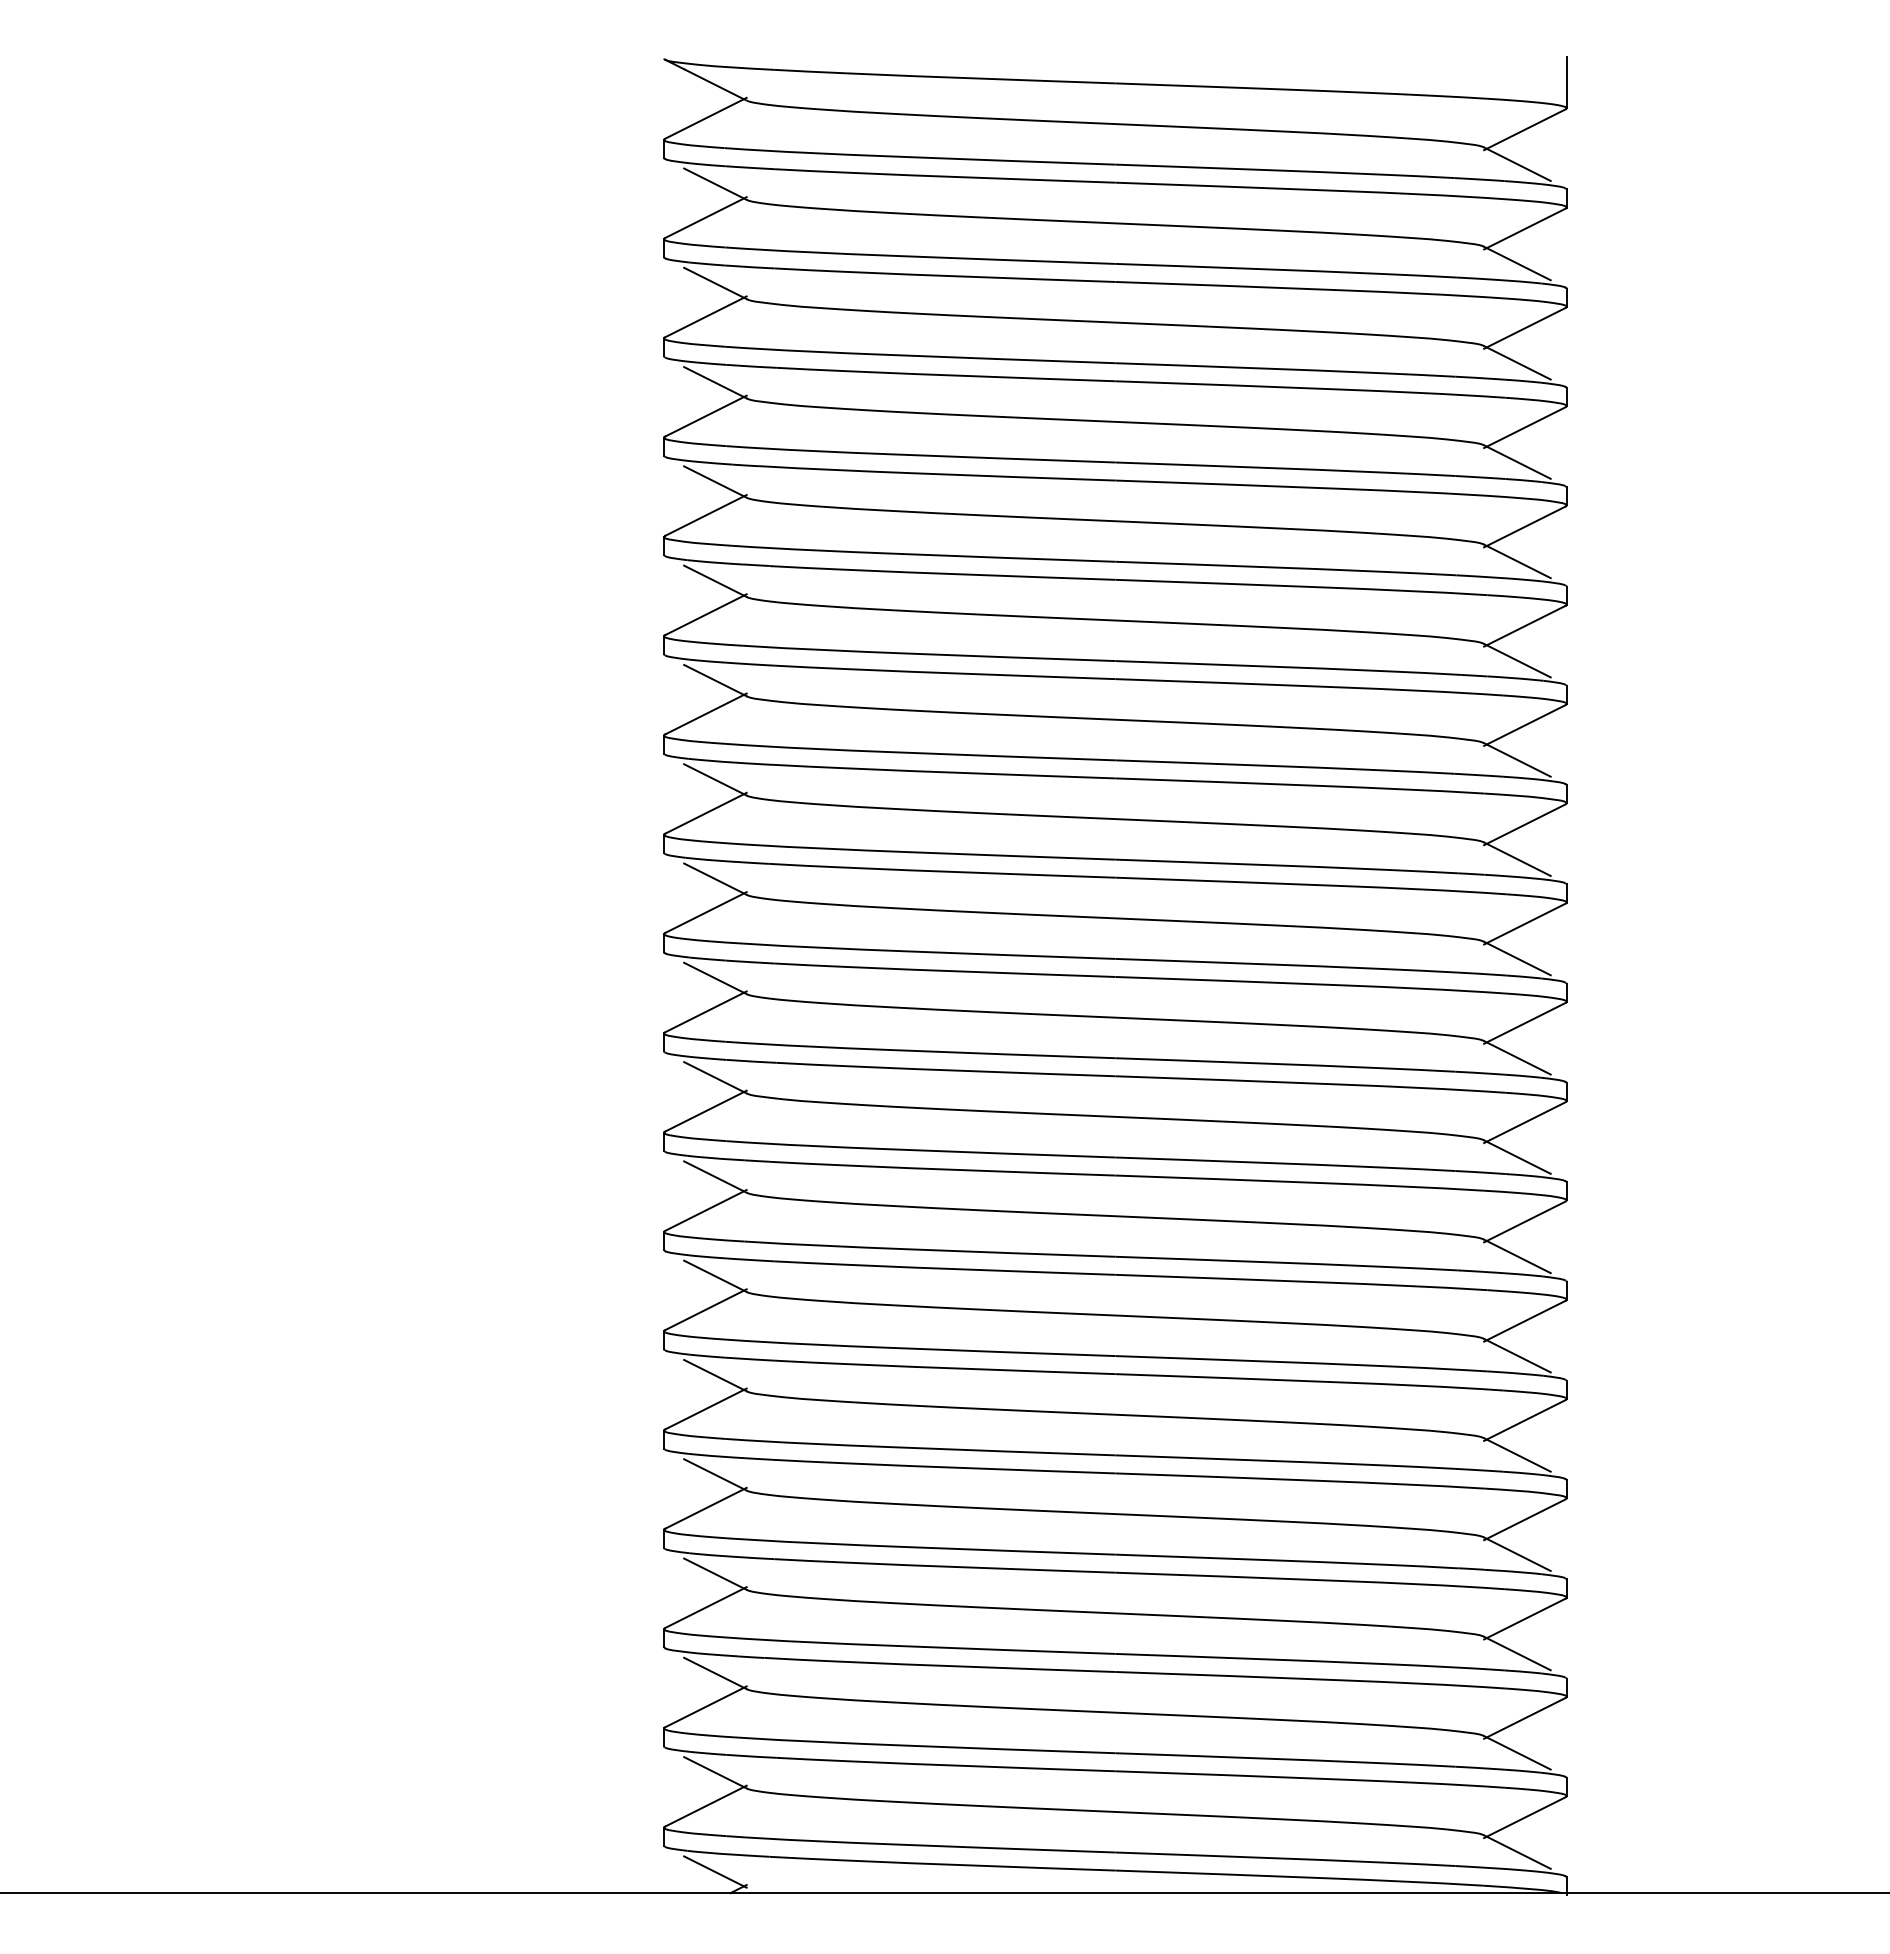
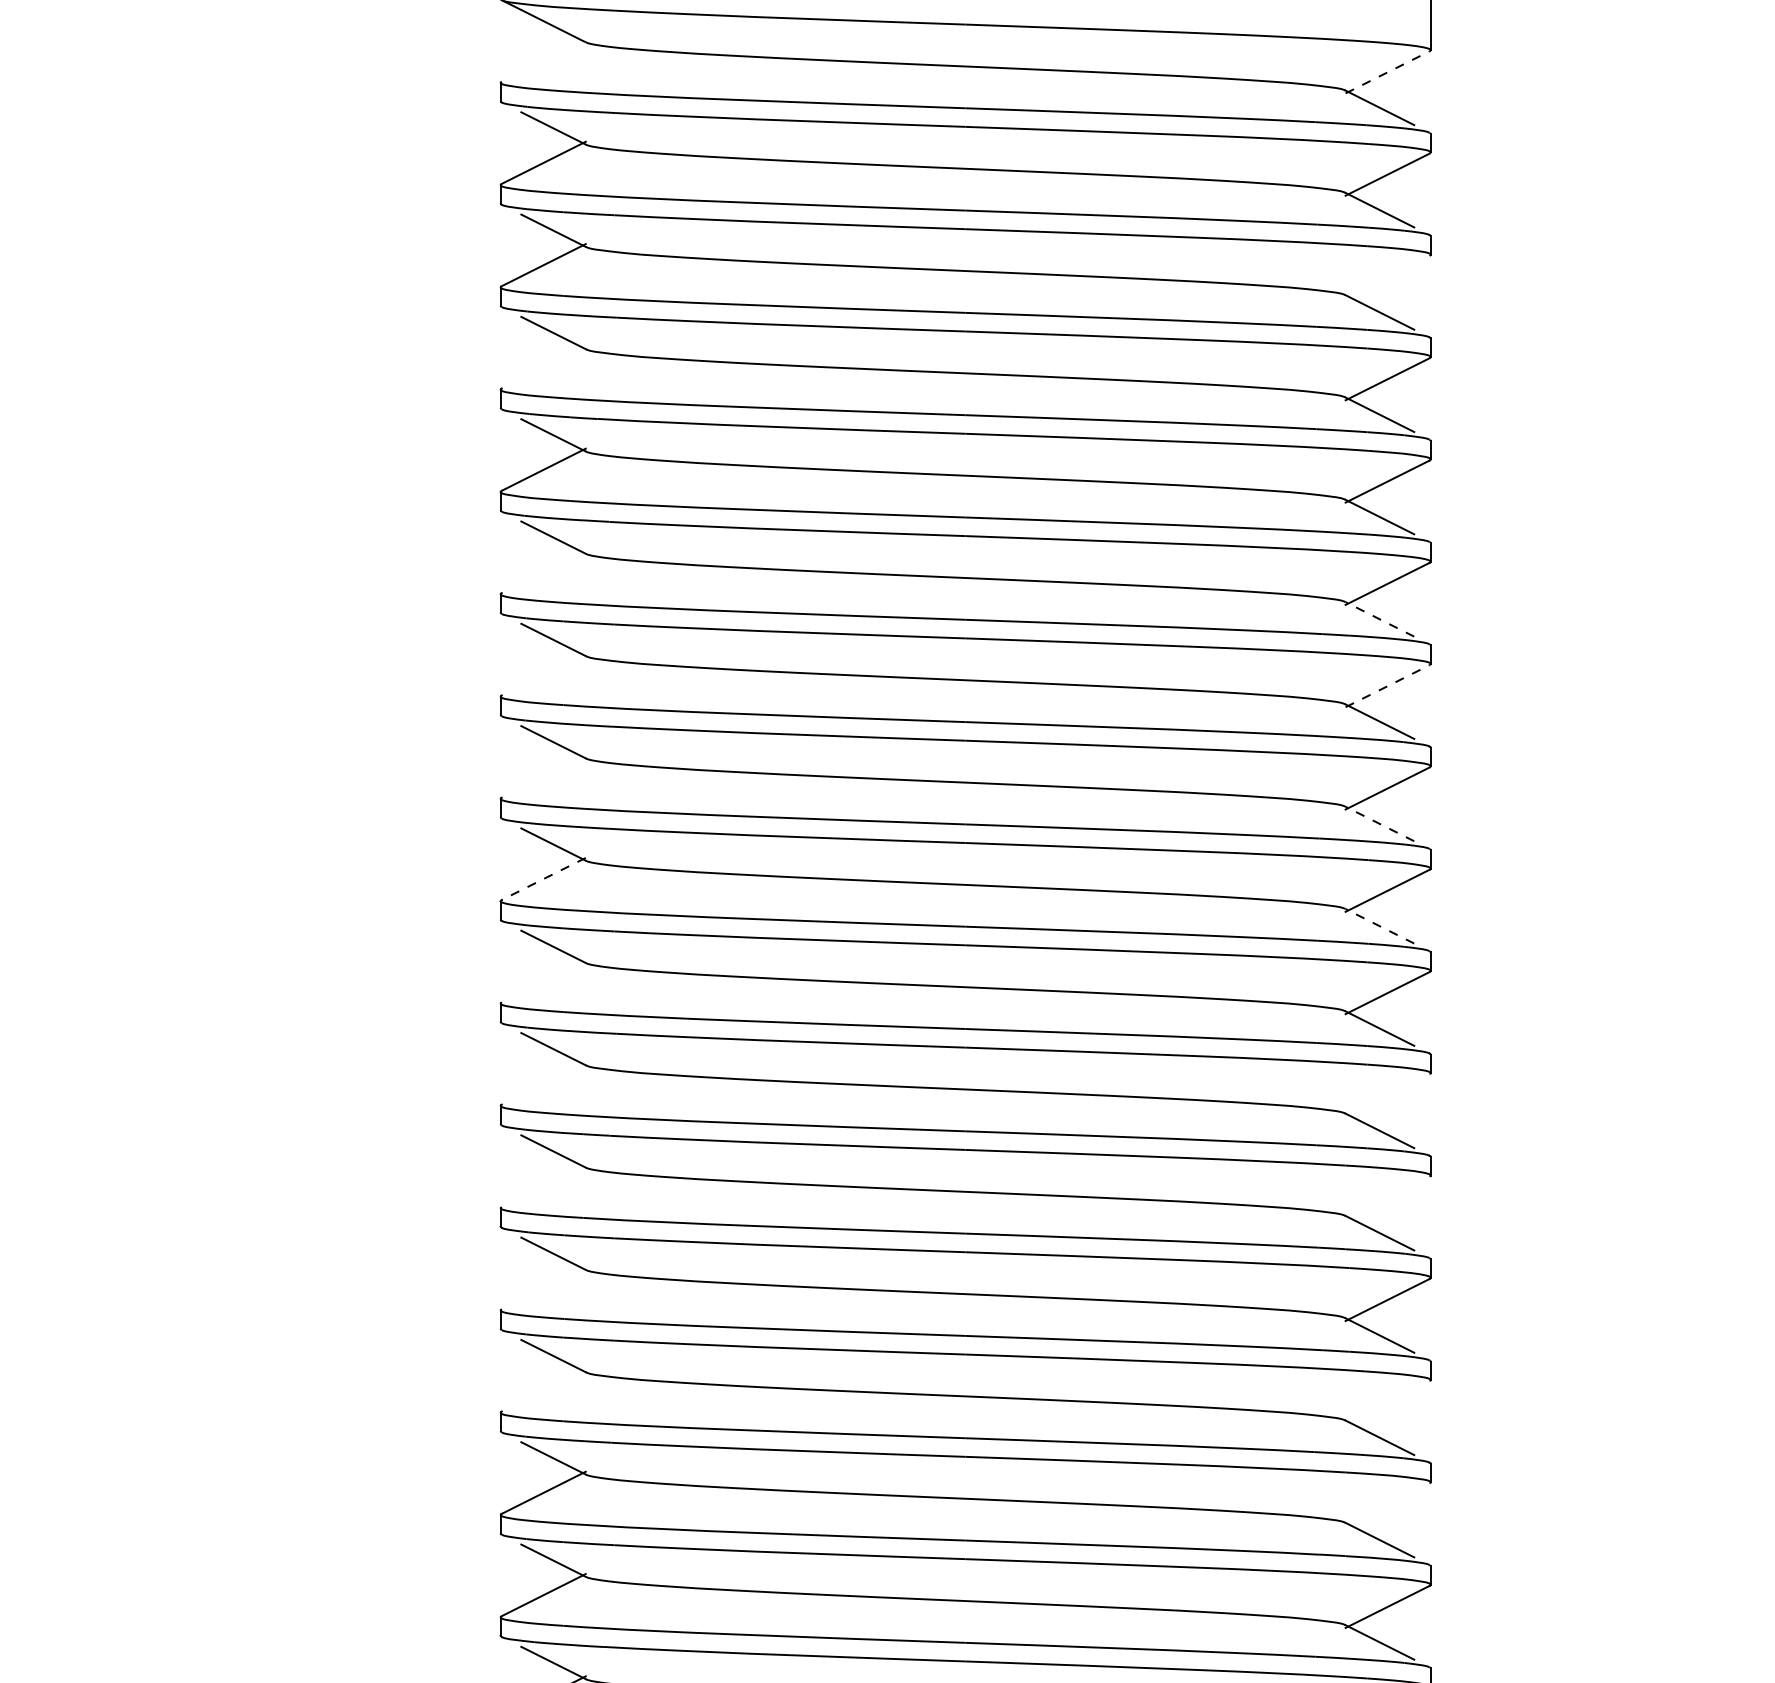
line: (705, 117) -> (543, 59), removed
line: (1524, 129) -> (1387, 72), solid -> dashed
line: (1524, 327) -> (1387, 276), removed
line: (705, 415) -> (543, 366), removed
line: (705, 614) -> (543, 571), removed
line: (1516, 660) -> (1378, 619), solid -> dashed
line: (705, 713) -> (543, 673), removed
line: (1524, 725) -> (1387, 686), solid -> dashed
line: (705, 812) -> (543, 775), removed
line: (1516, 859) -> (1378, 824), solid -> dashed
line: (705, 912) -> (543, 878), solid -> dashed
line: (1516, 958) -> (1378, 926), solid -> dashed
line: (705, 1011) -> (543, 980), removed
line: (705, 1110) -> (543, 1082), removed
line: (1524, 1122) -> (1387, 1095), removed
line: (705, 1209) -> (543, 1184), removed
line: (1524, 1221) -> (1387, 1197), removed
line: (705, 1309) -> (543, 1287), removed
line: (705, 1408) -> (543, 1389), removed
line: (1524, 1420) -> (1387, 1402), removed
line: (1524, 1519) -> (1387, 1504), removed

